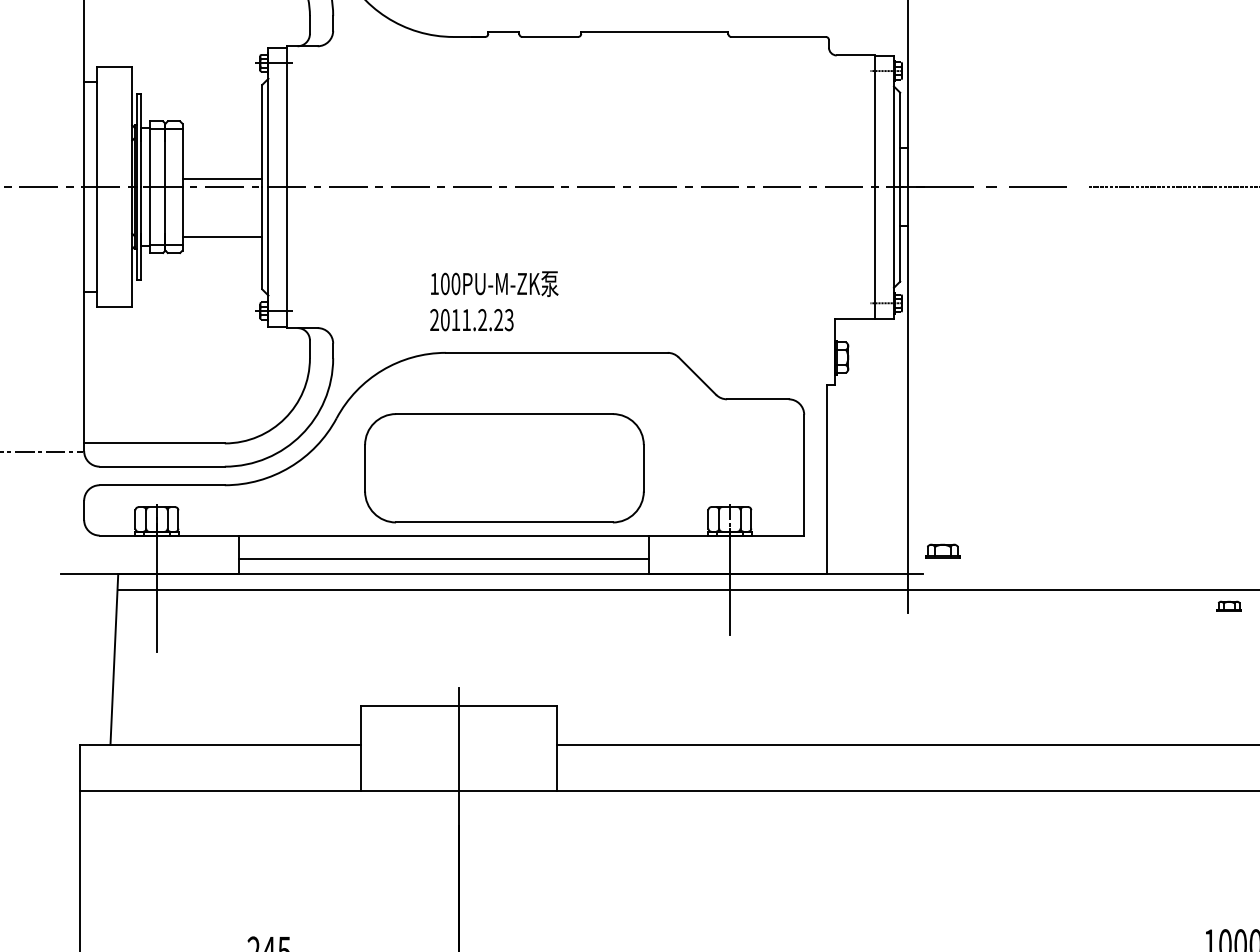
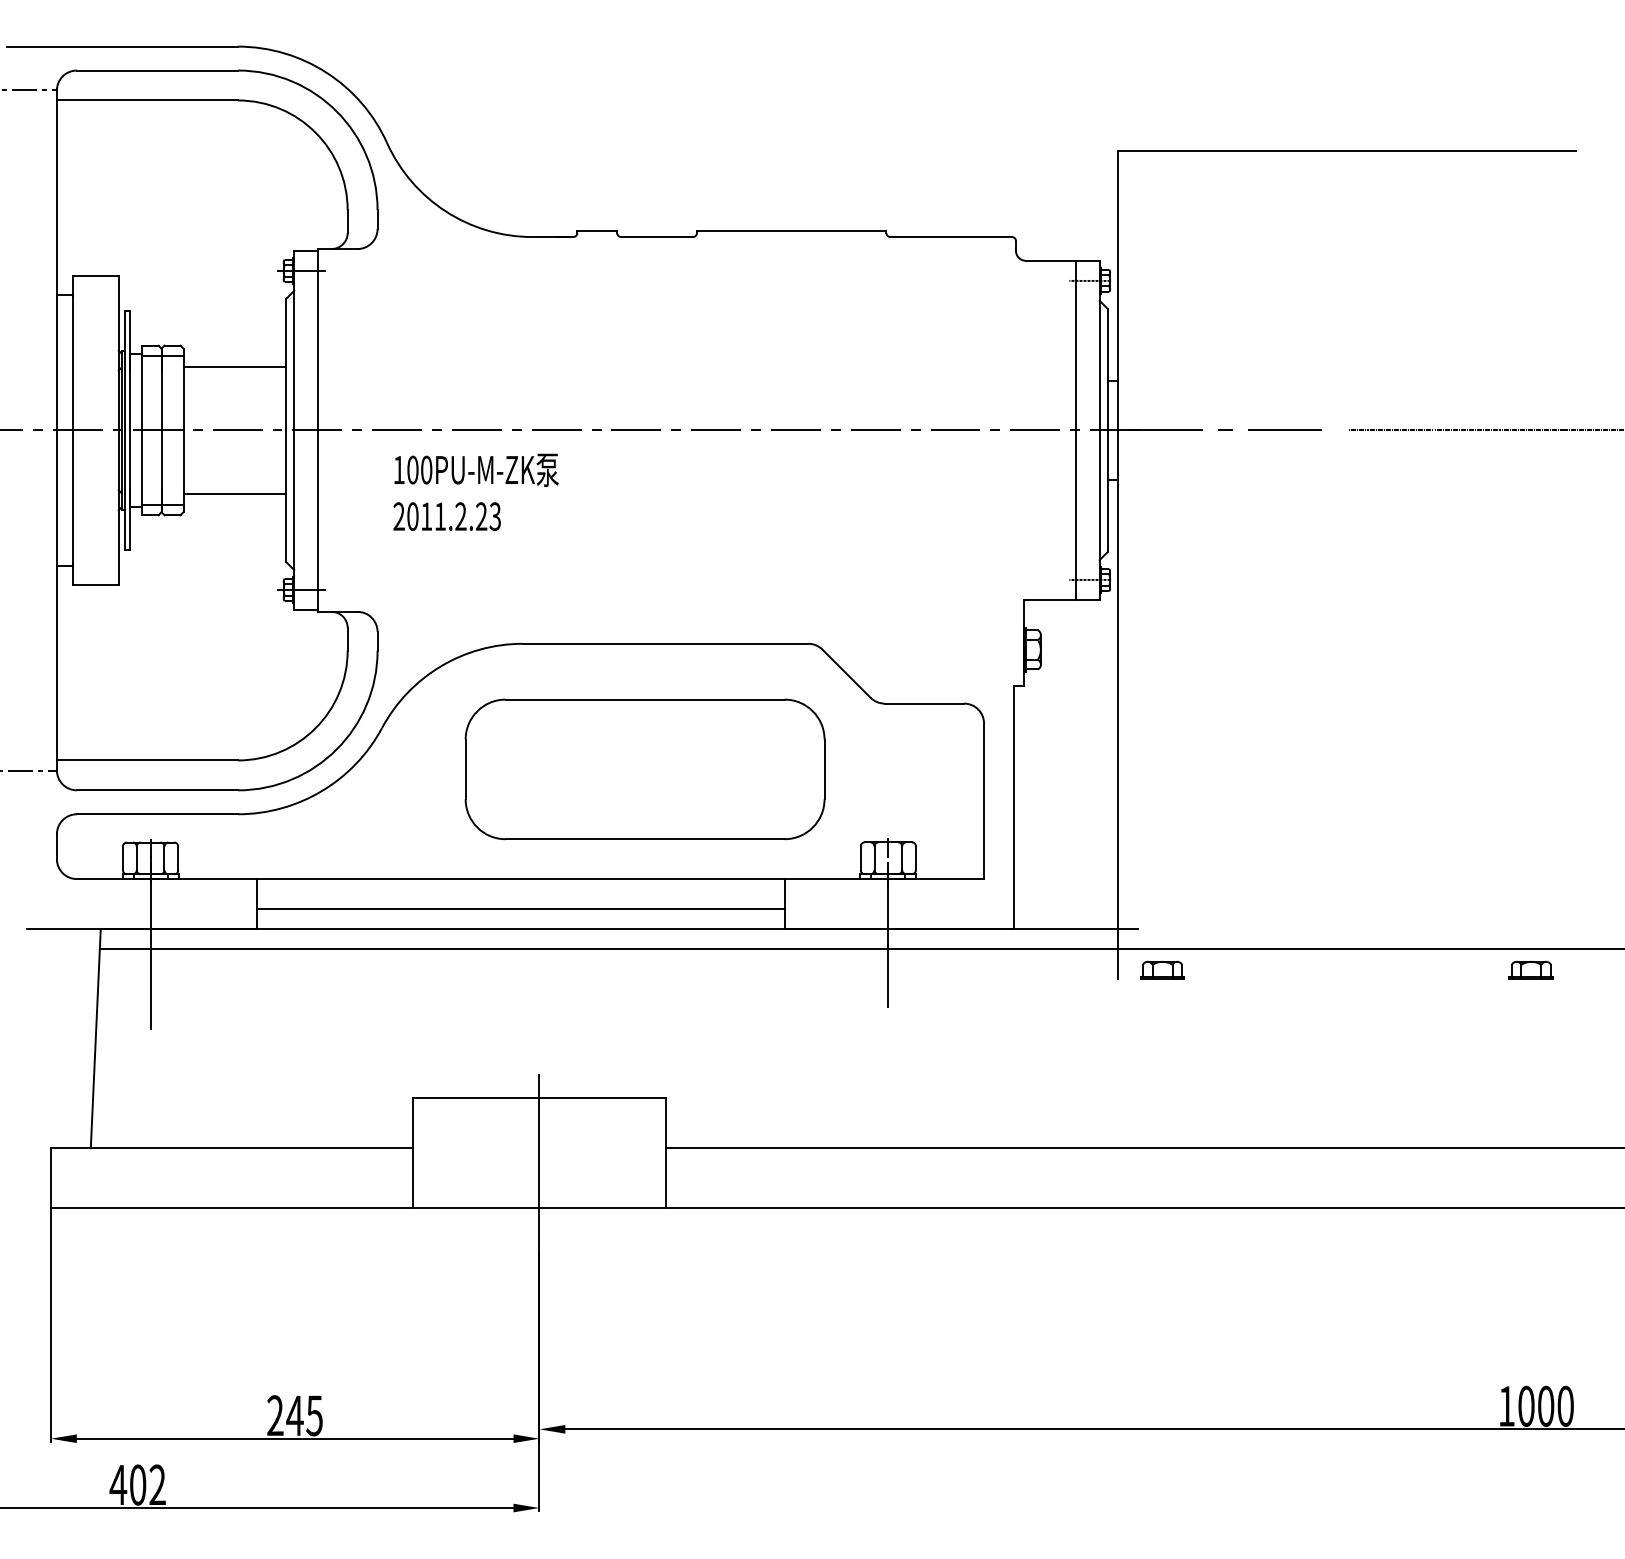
line: (222, 178) -> (234, 366), moved
text: (493, 300) -> (475, 491), moved
part: (503, 468) -> (644, 769), moved
part: (942, 550) -> (1162, 969), moved
part: (1228, 605) -> (1530, 969), size x1.43

